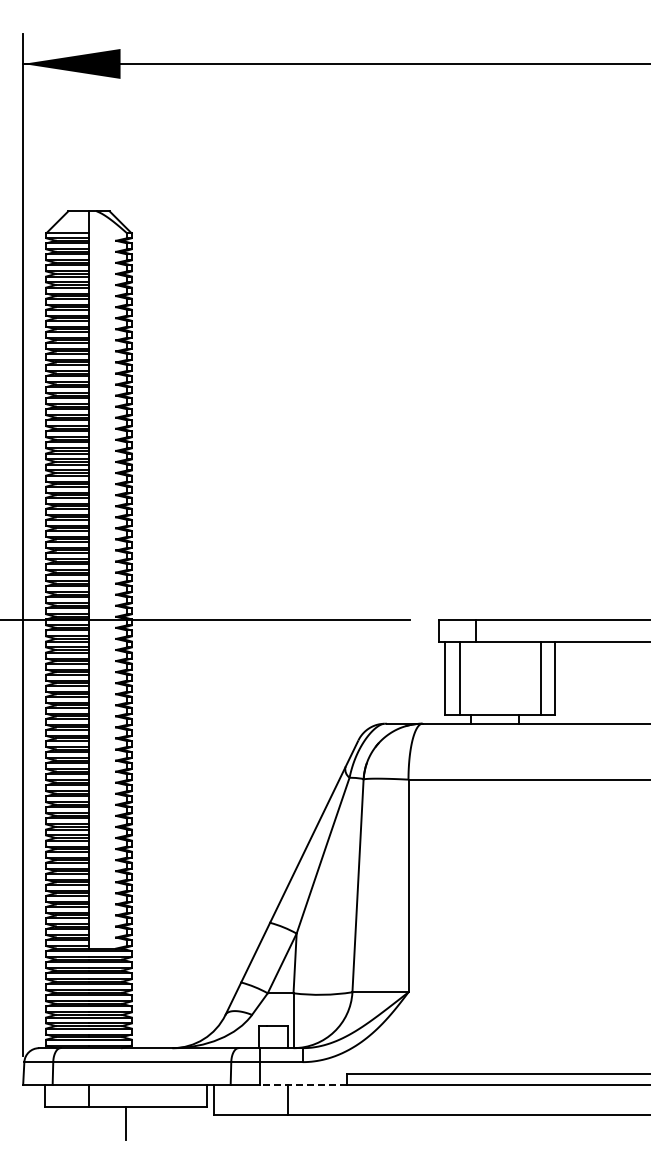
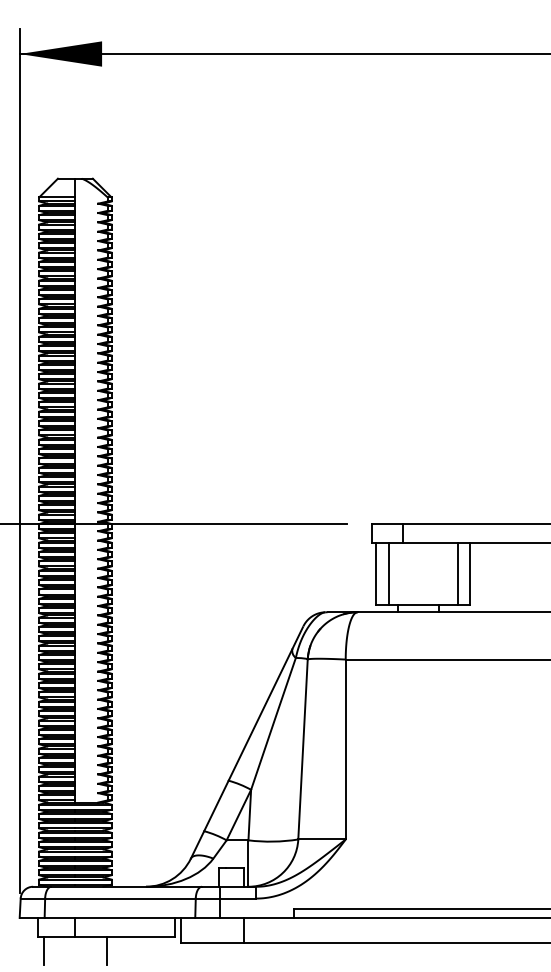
line: (303, 1085) -> (256, 918), dashed -> solid
line: (52, 1123) -> (44, 950), added

